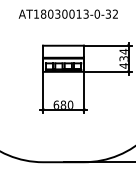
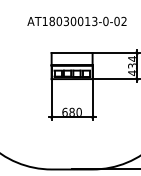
text: (107, 14) -> (116, 21), AT18030013-0-32 -> AT18030013-0-02

